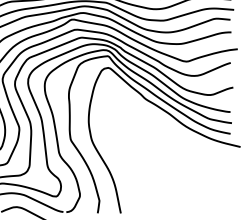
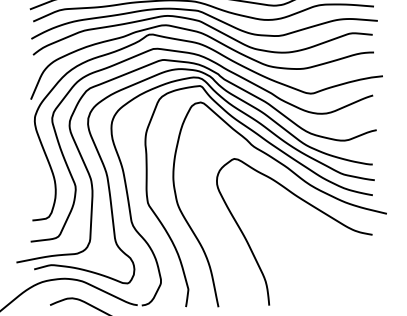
curve: (185, 141) -> (309, 205), added

